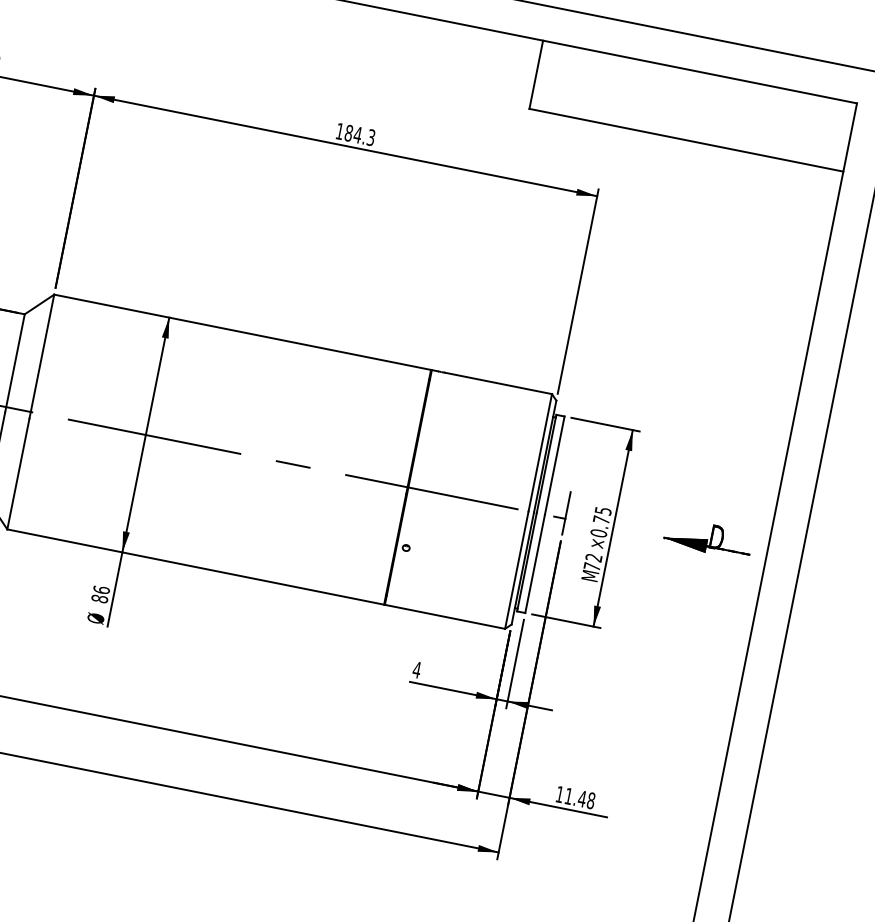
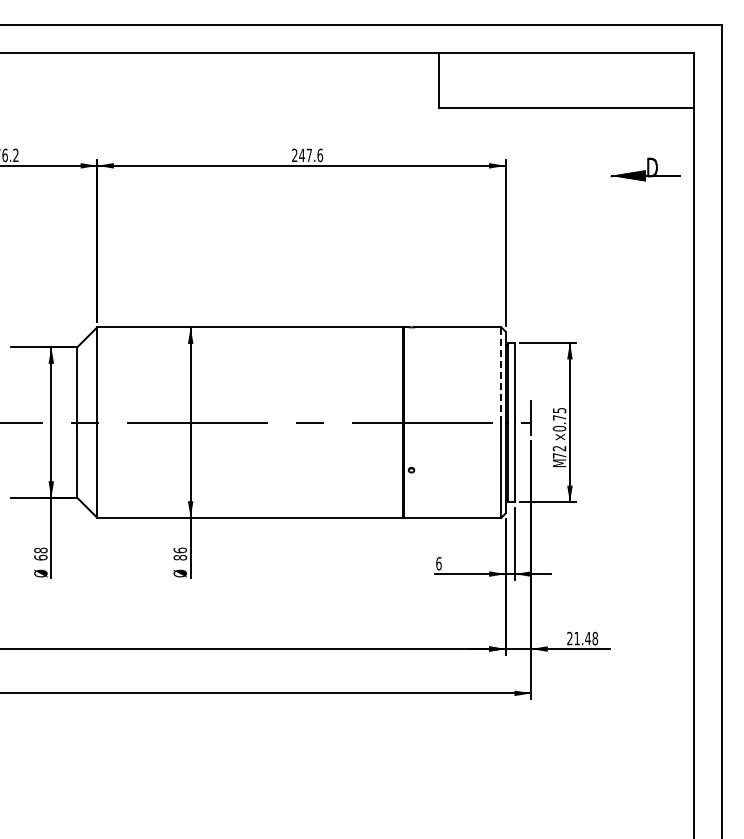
text: (355, 134) -> (307, 155), 184.3 -> 247.6
line: (540, 452) -> (501, 374), solid -> dashed
part: (707, 538) -> (645, 169), moved
text: (416, 669) -> (438, 563), 4 -> 6
text: (559, 794) -> (569, 638), 11.48 -> 21.48

